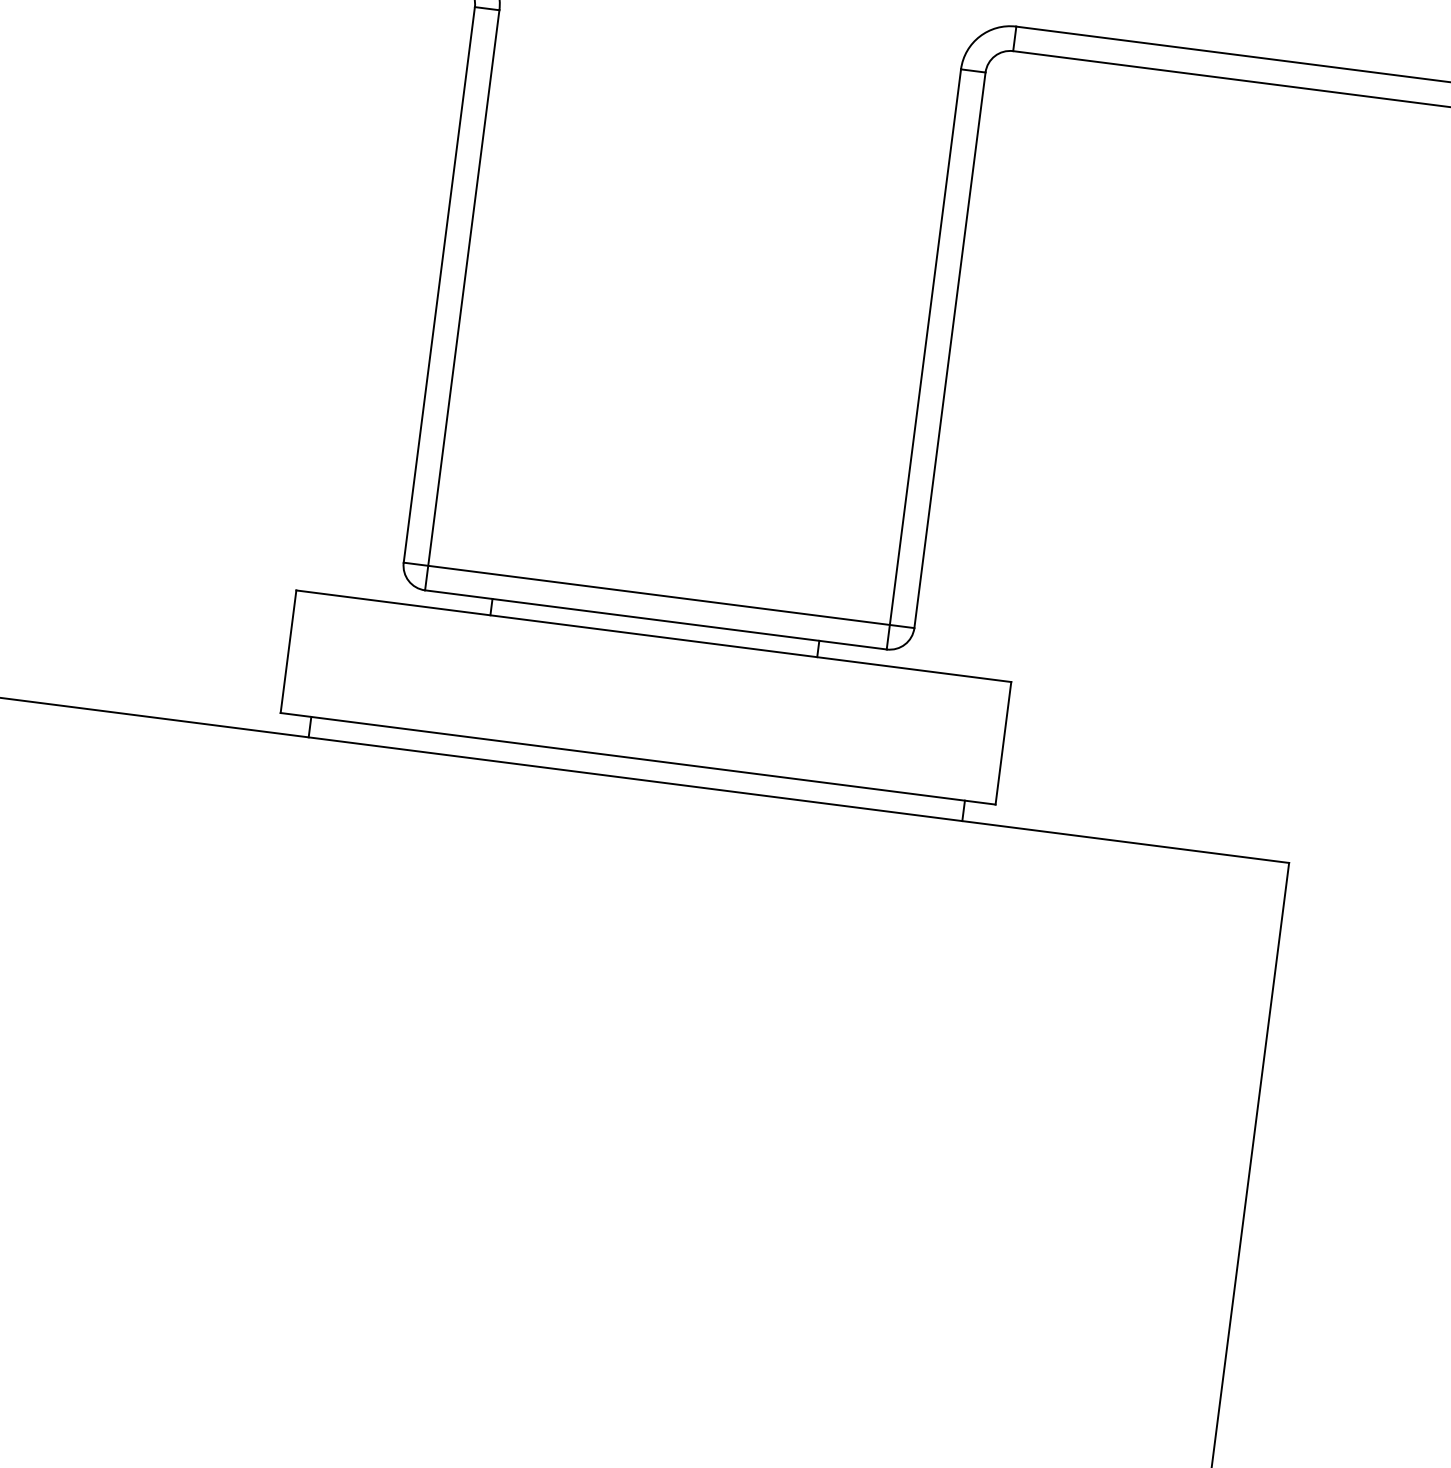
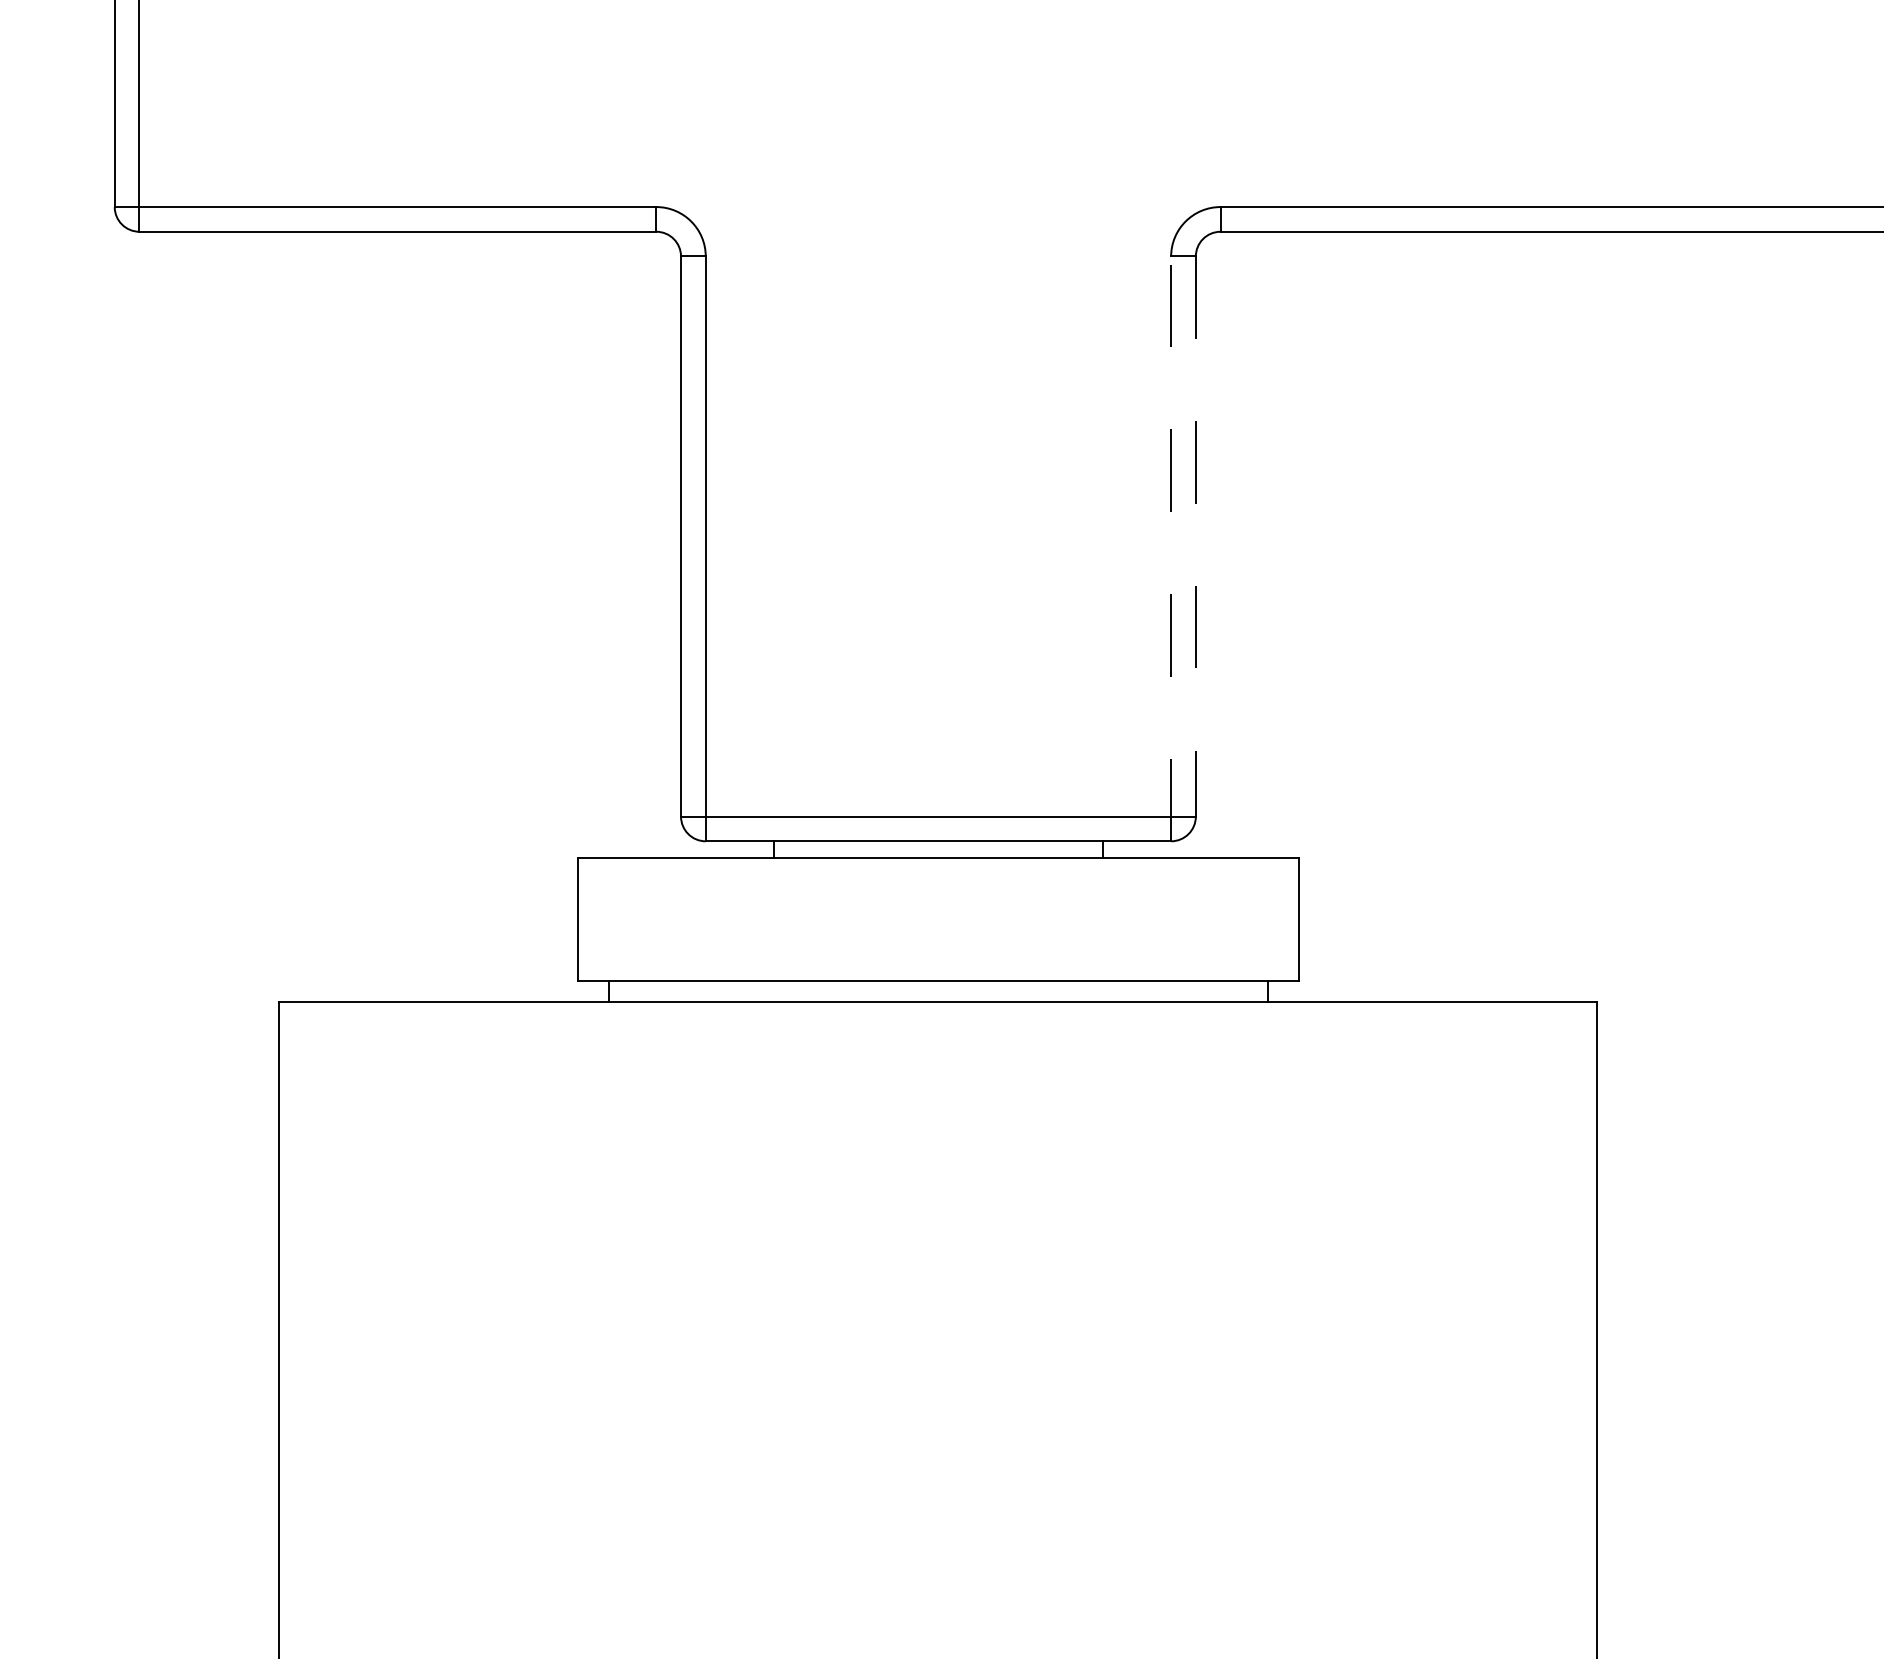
line: (949, 351) -> (1195, 537), solid -> dashed
line: (924, 359) -> (1171, 548), solid -> dashed

